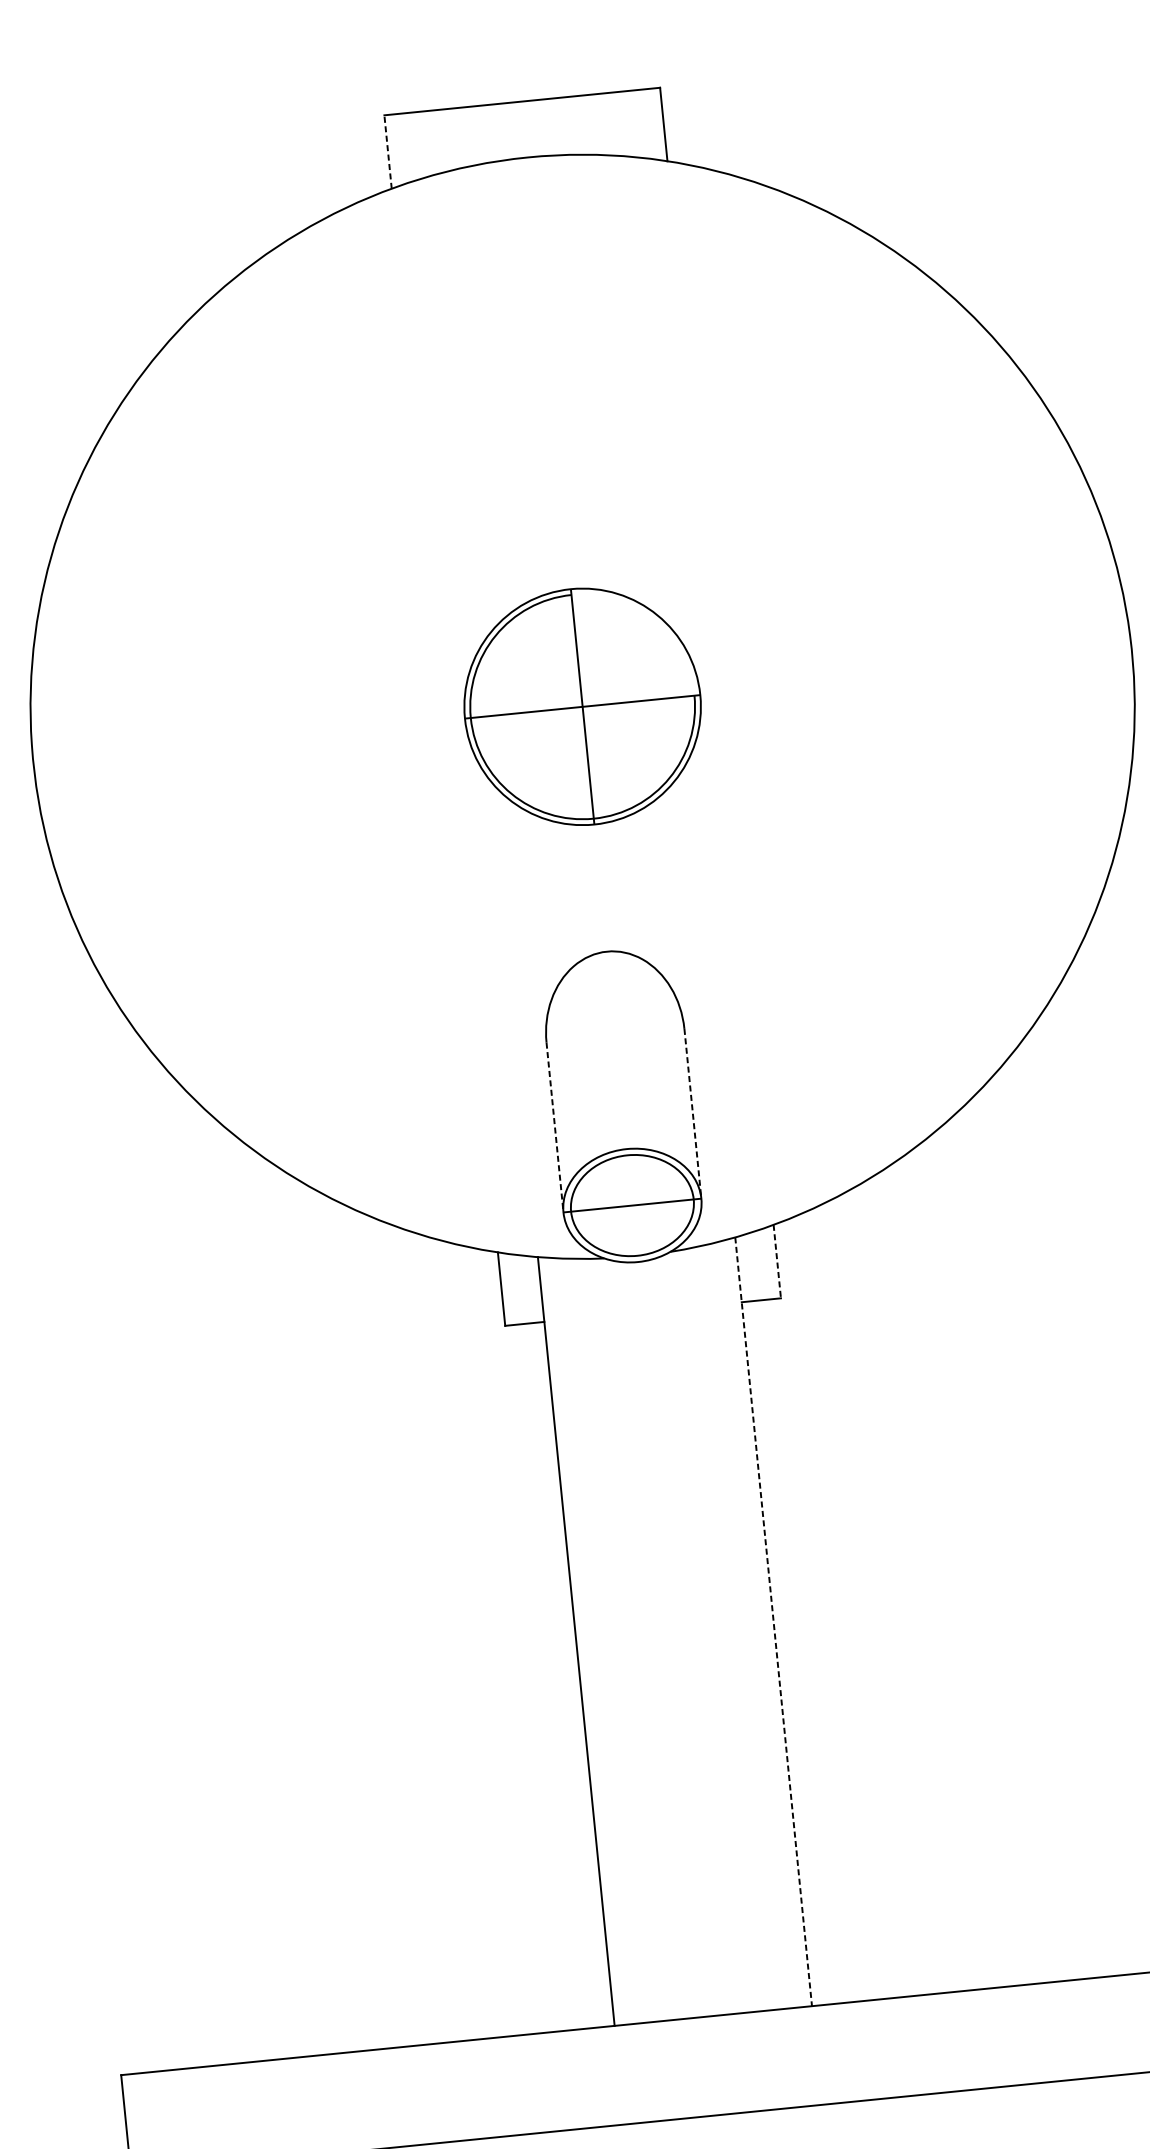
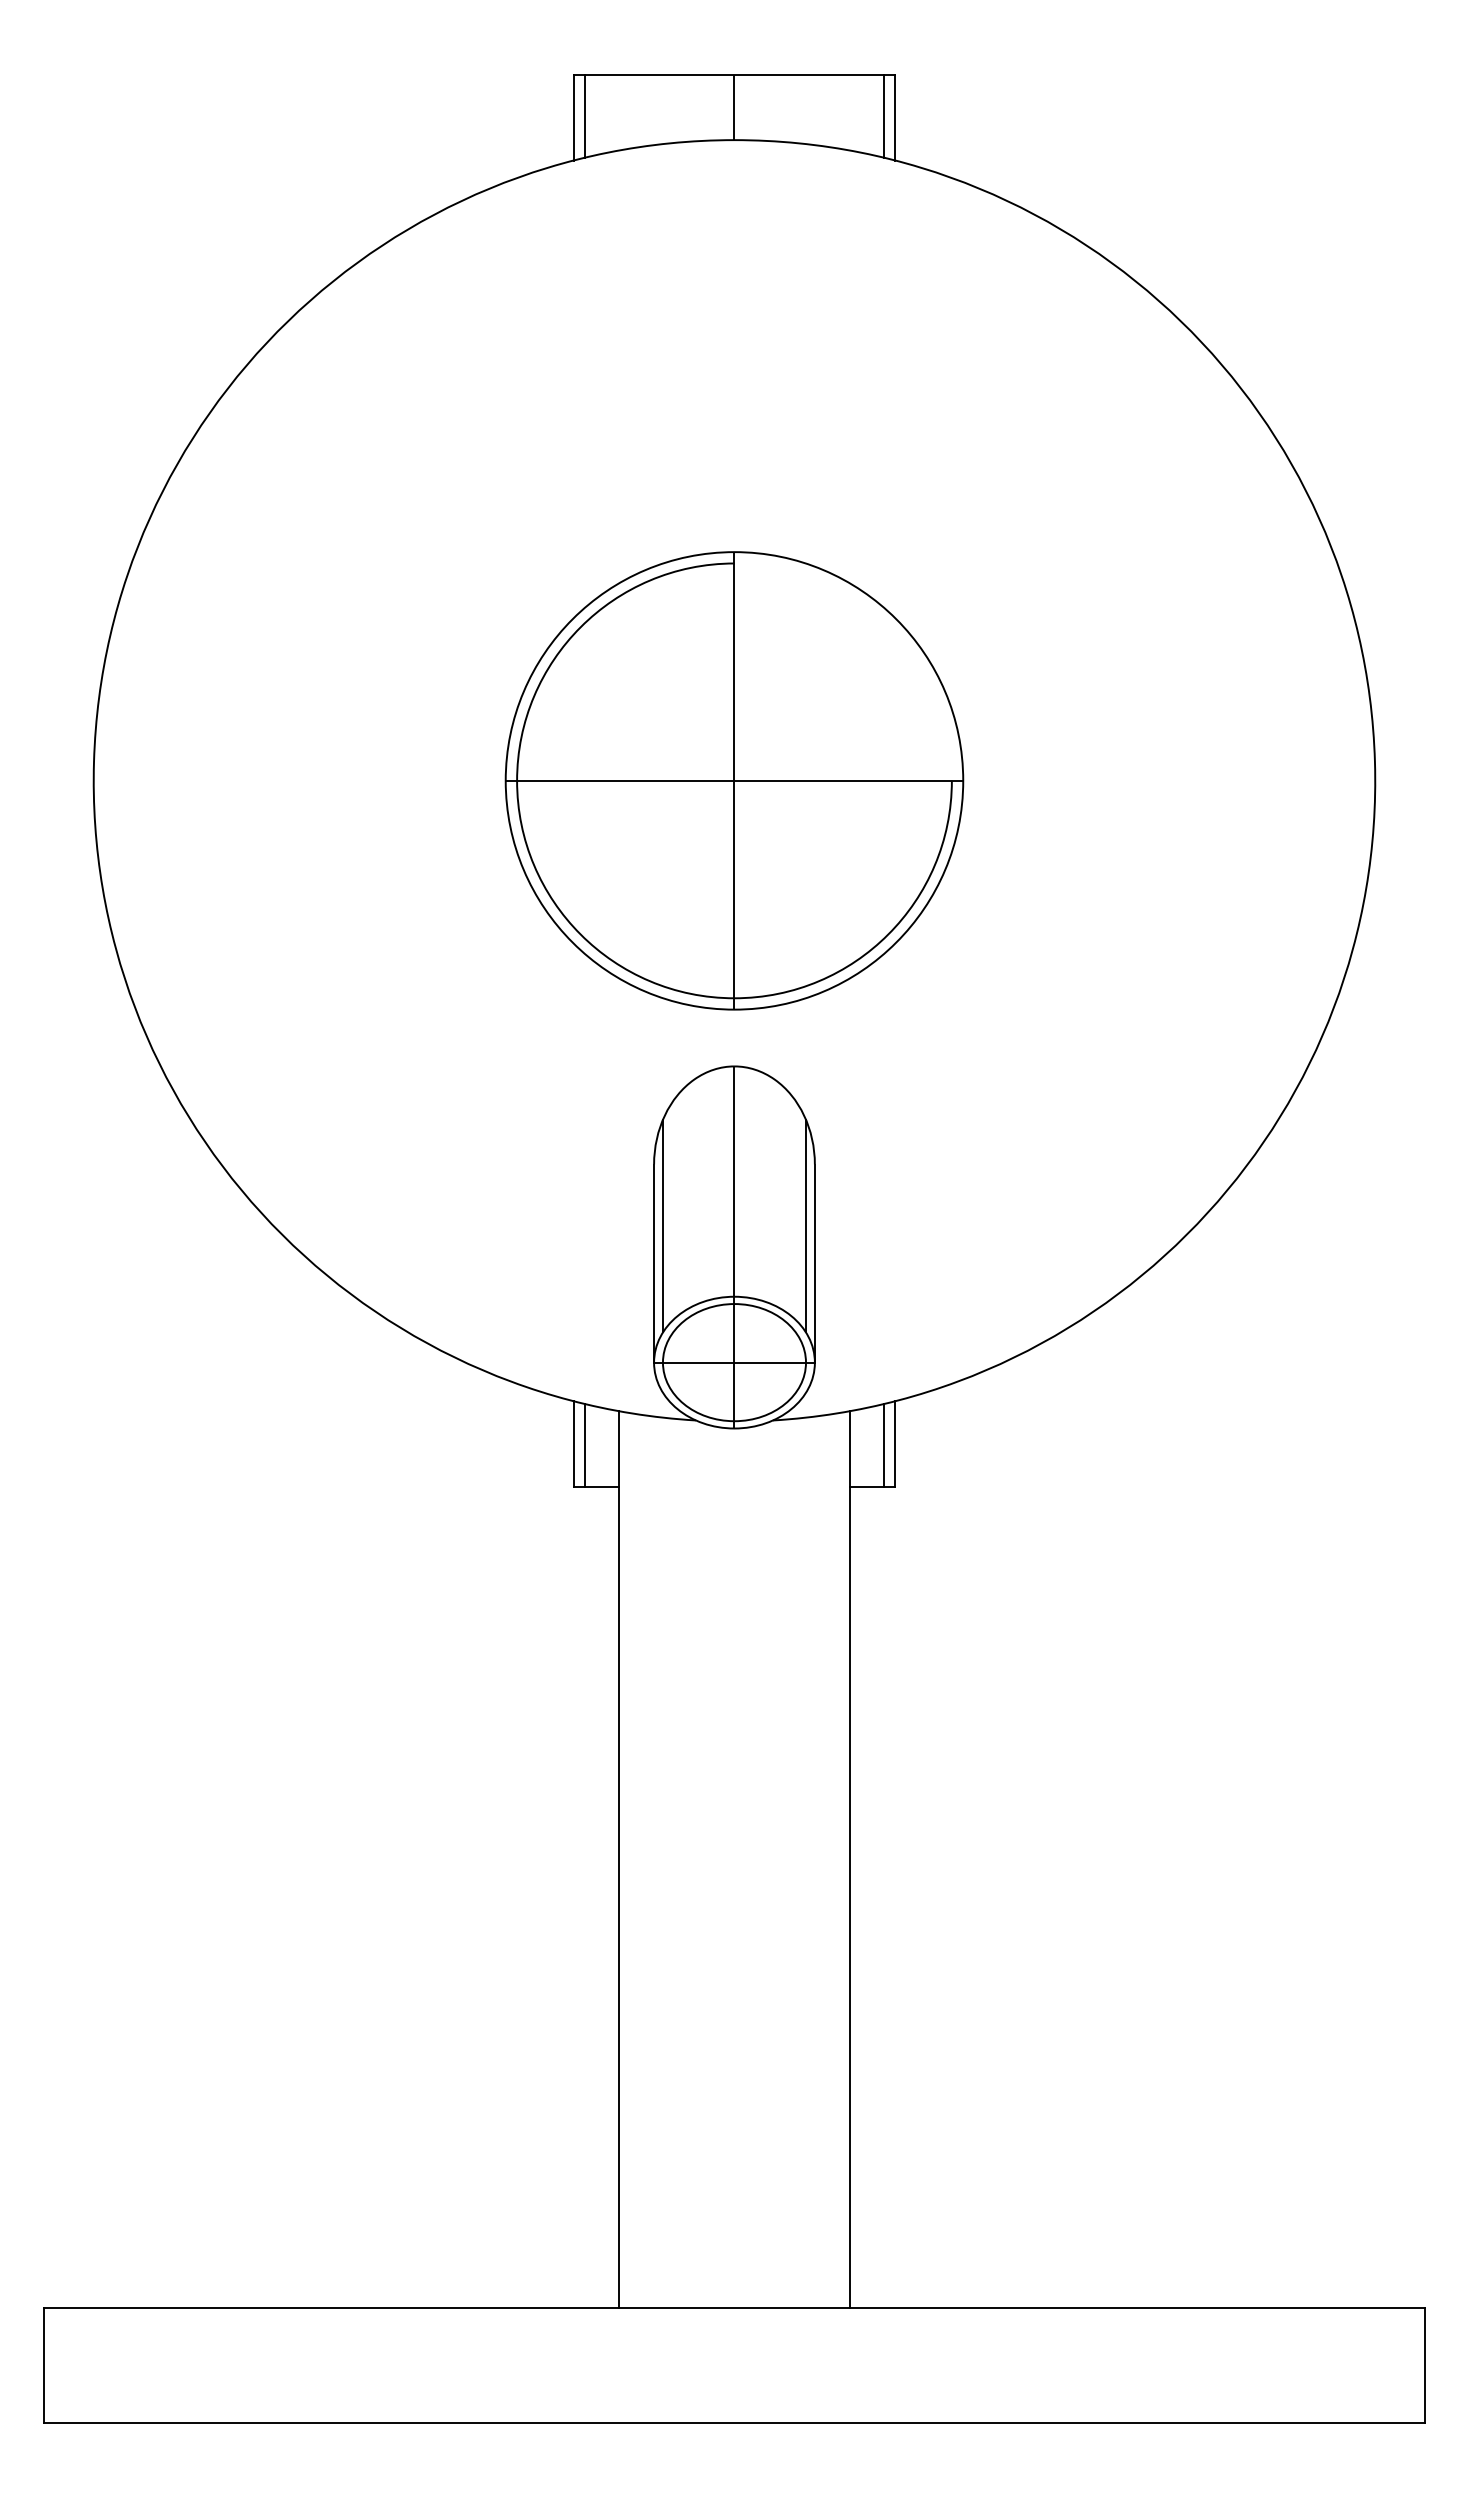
line: (653, 123) -> (883, 115), added
line: (525, 129) -> (734, 107), added
line: (397, 149) -> (585, 115), added
line: (387, 151) -> (573, 117), dashed -> solid
part: (582, 706) -> (734, 780), size x1.67
line: (682, 1081) -> (806, 1225), added
line: (559, 1094) -> (663, 1225), added
line: (622, 1106) -> (734, 1247), added
line: (692, 1114) -> (814, 1264), dashed -> solid
line: (555, 1128) -> (654, 1264), dashed -> solid
line: (777, 1261) -> (895, 1444), dashed -> solid
line: (767, 1263) -> (883, 1444), added
line: (511, 1288) -> (585, 1444), added
line: (773, 1622) -> (849, 1860), dashed -> solid

